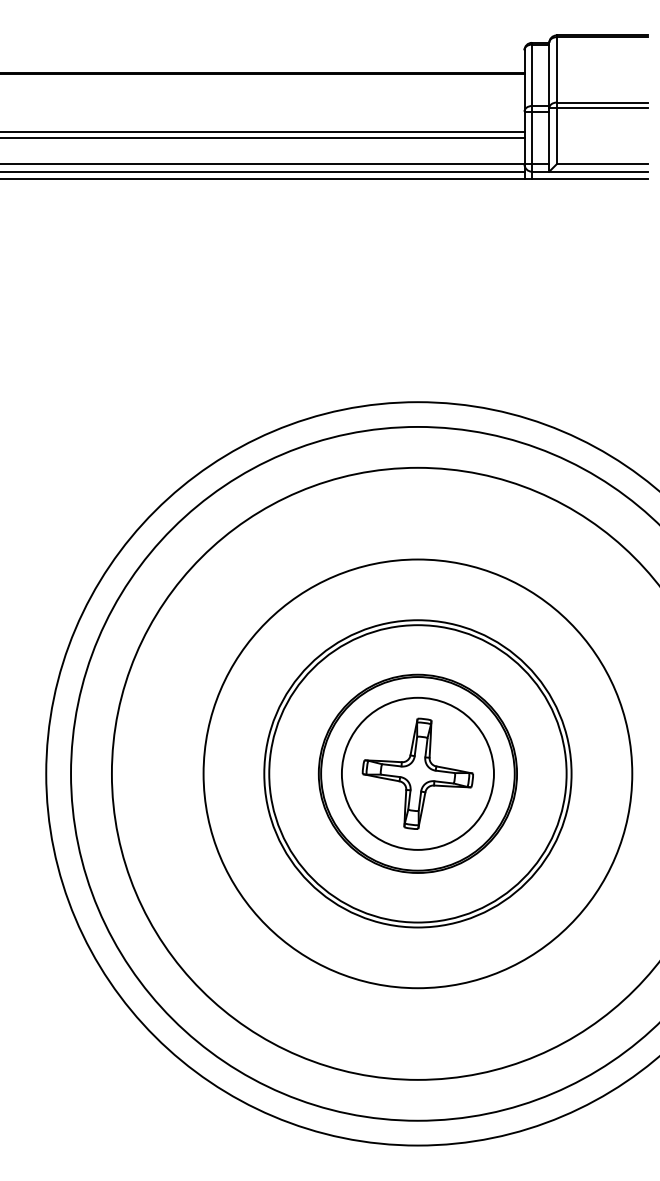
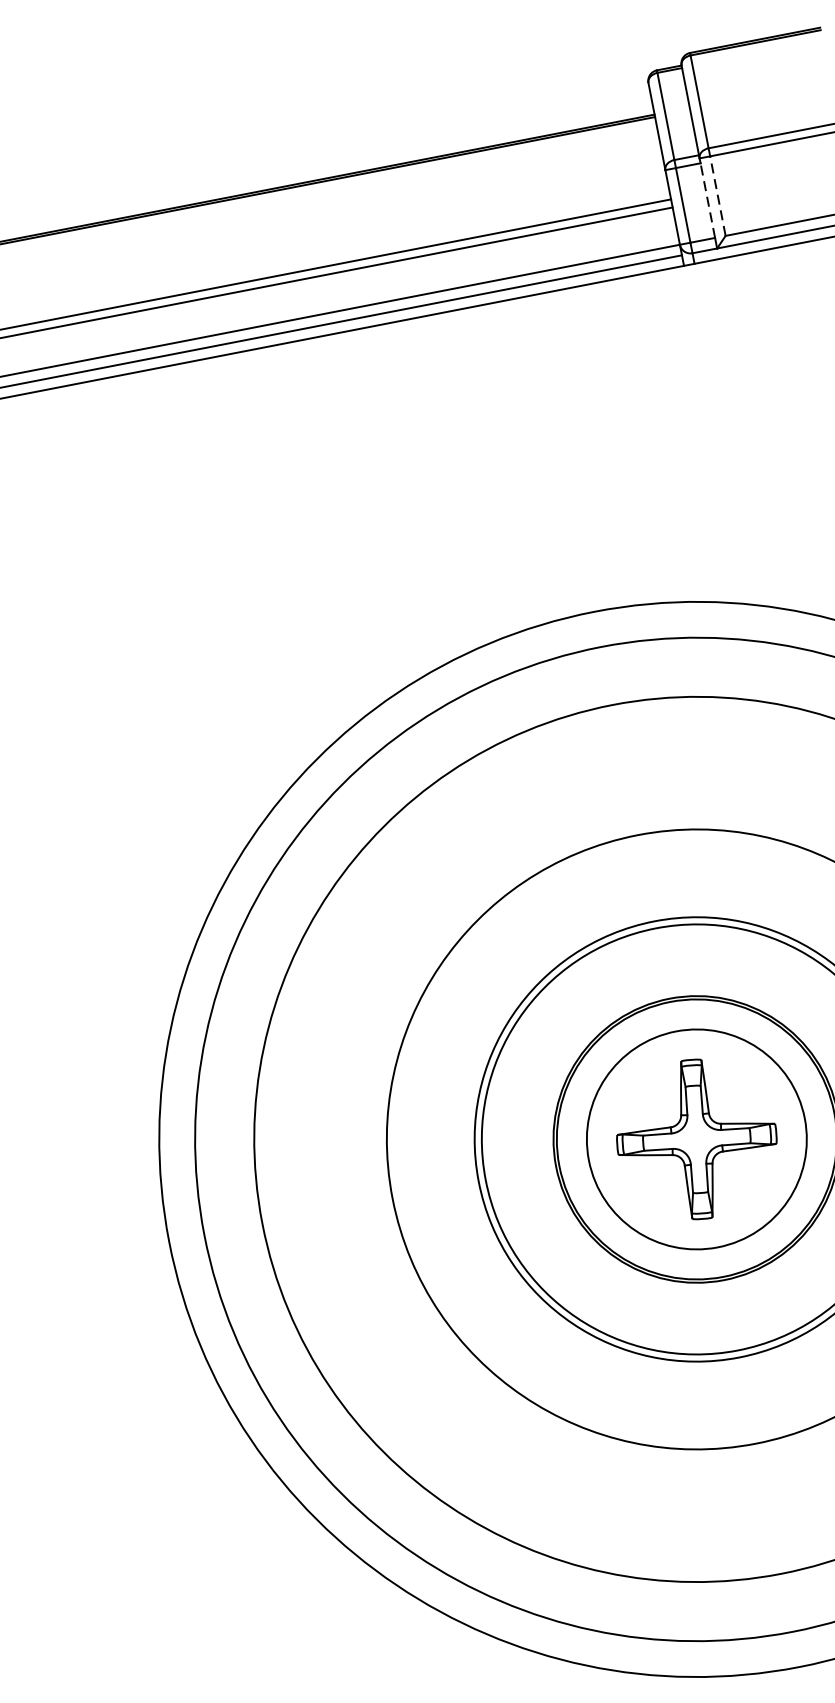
line: (556, 135) -> (717, 195), solid -> dashed
line: (549, 137) -> (708, 199), solid -> dashed

